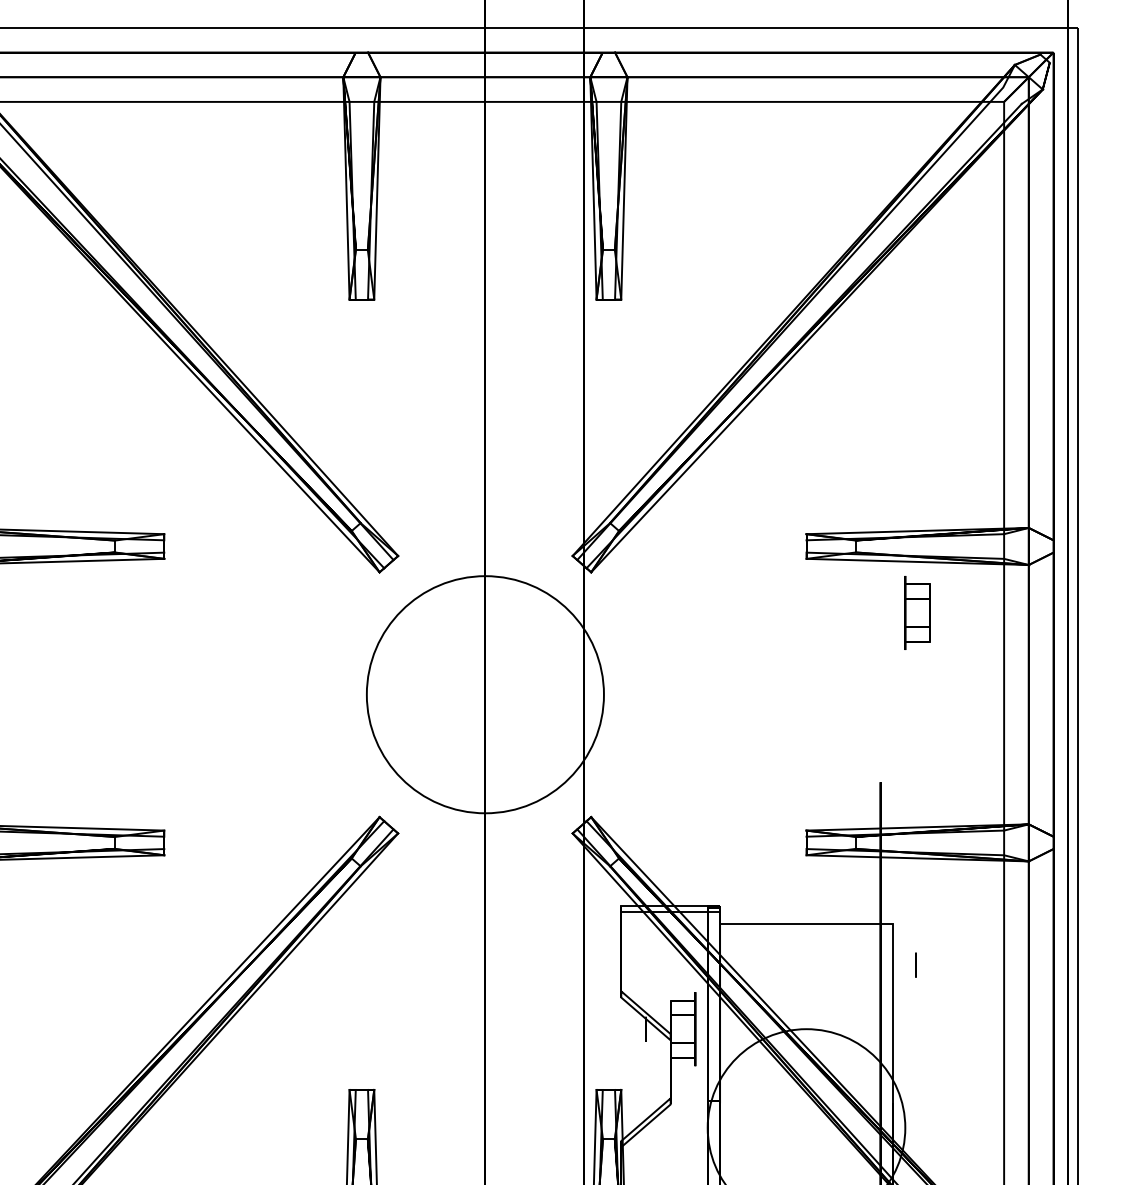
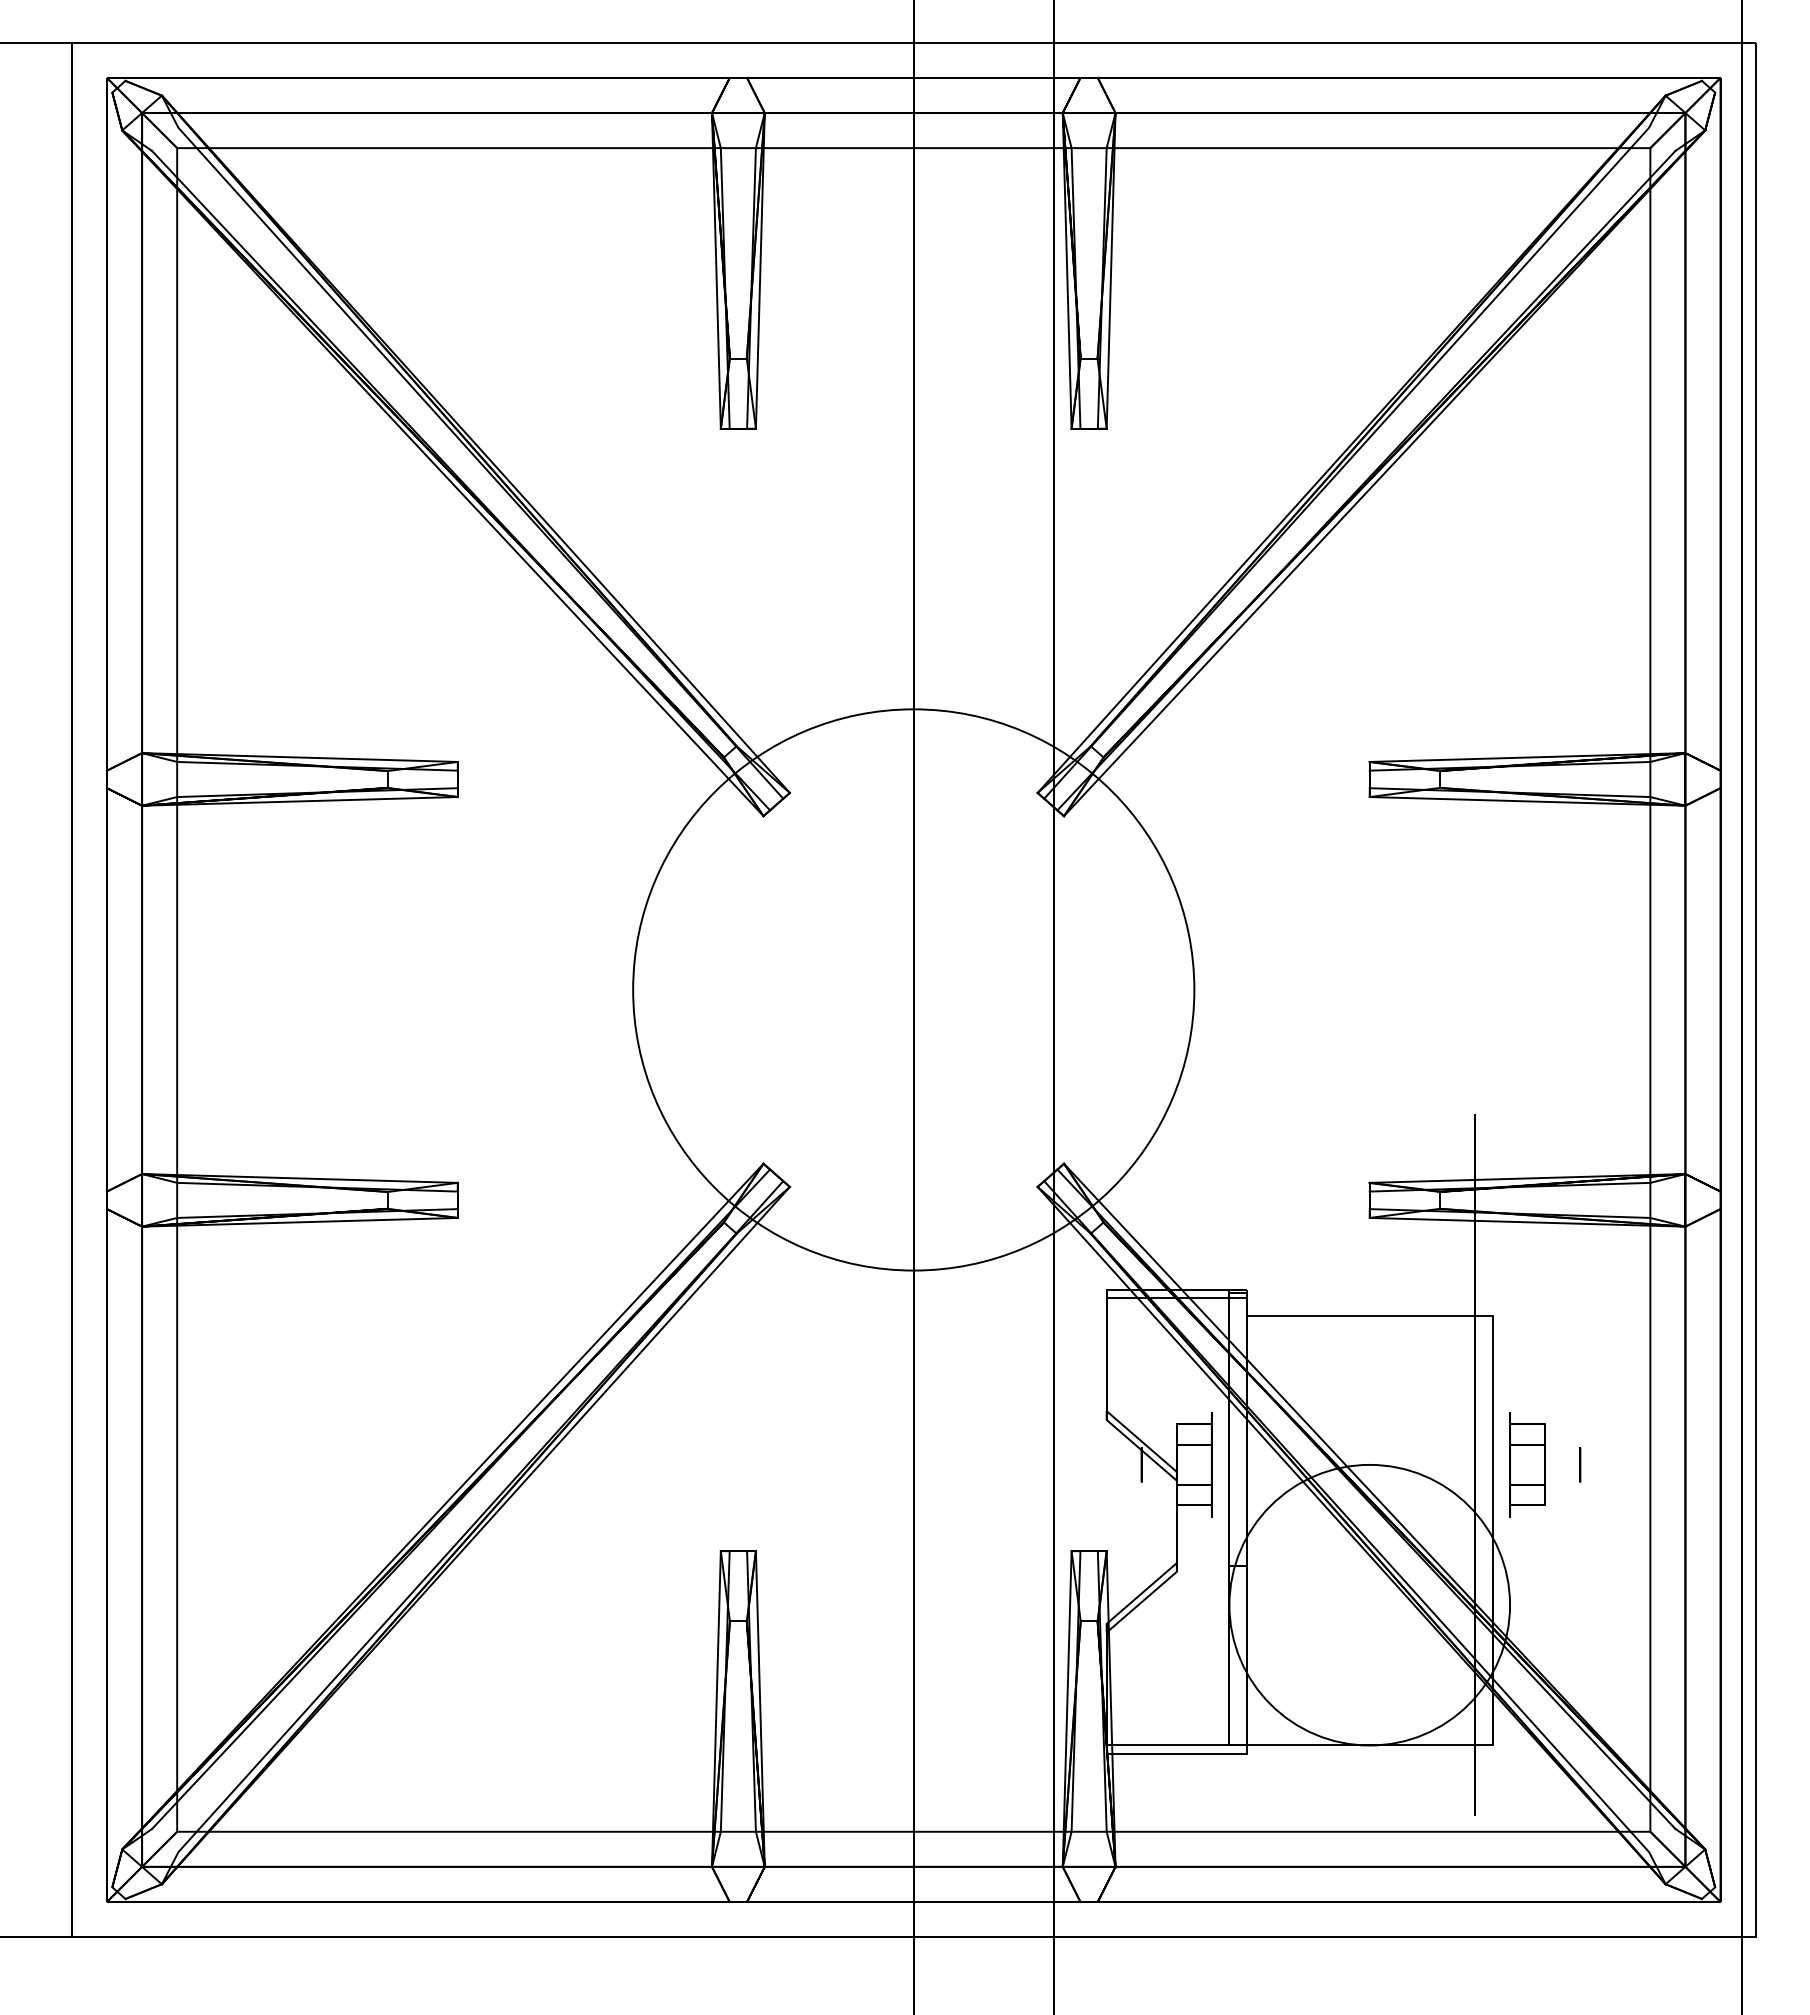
part: (917, 612) -> (1527, 1464), moved
circle: (485, 694) -> (913, 989), size x1.67
circle: (916, 964) -> (1580, 1464), moved

